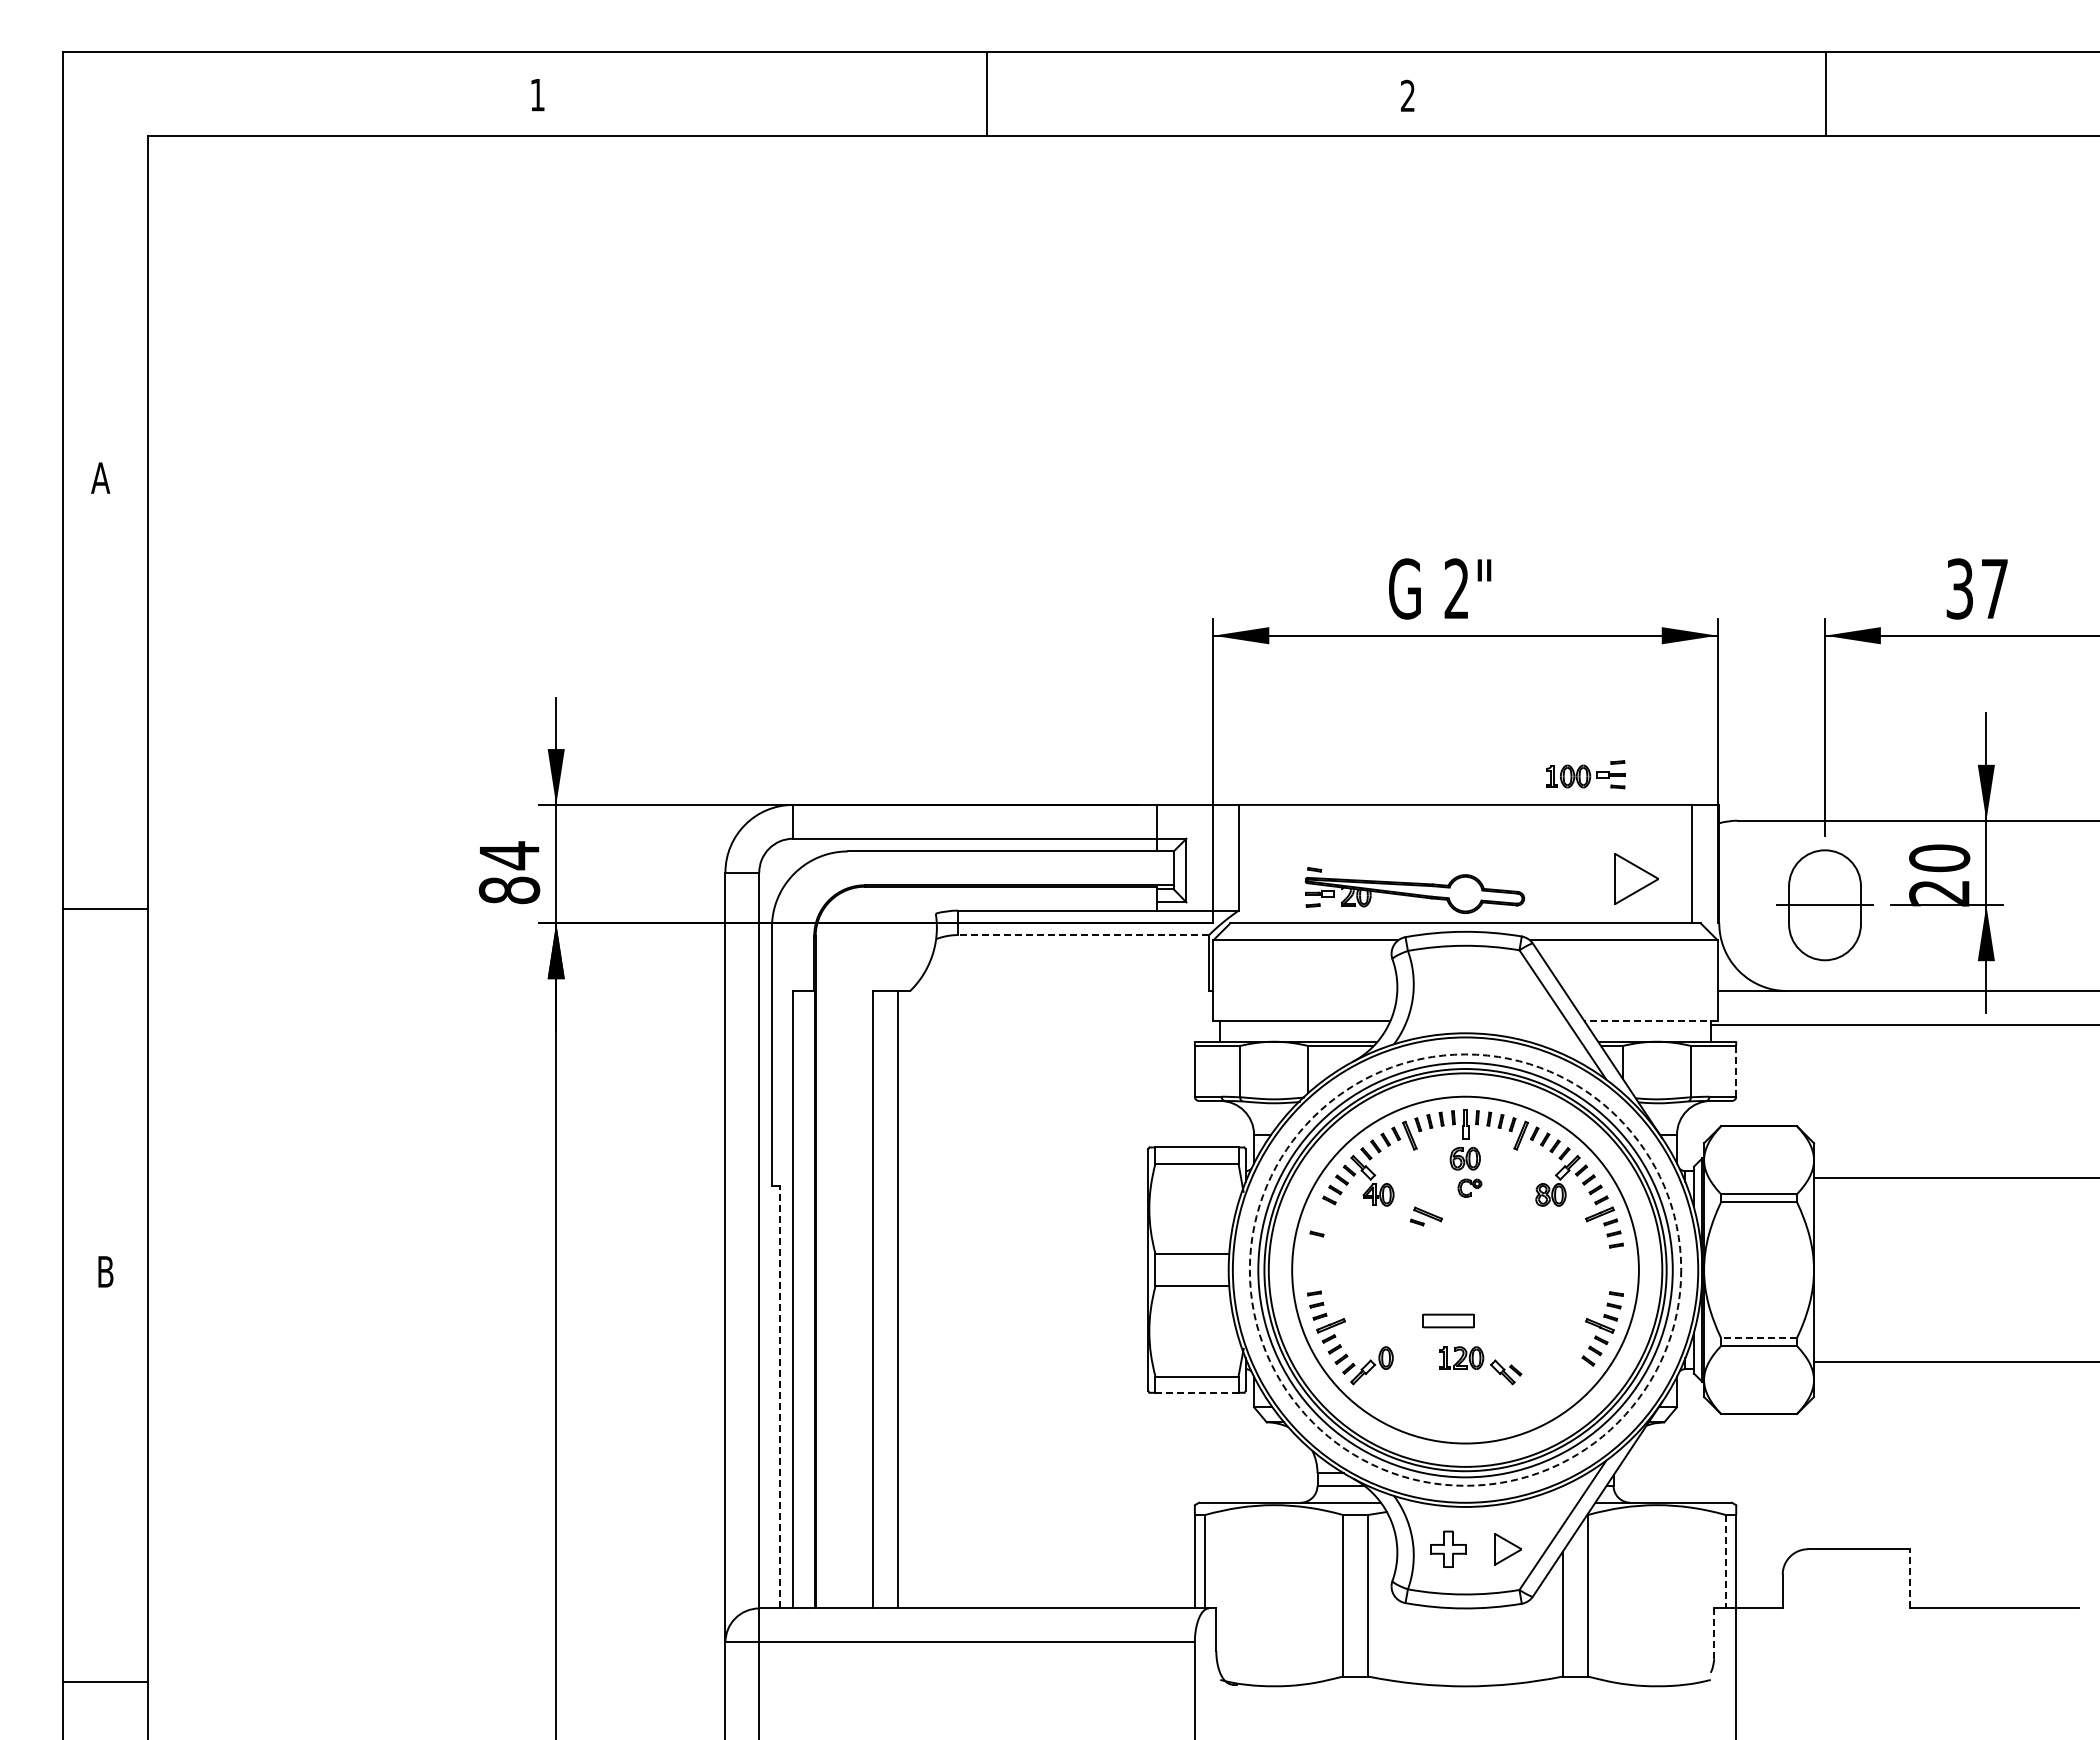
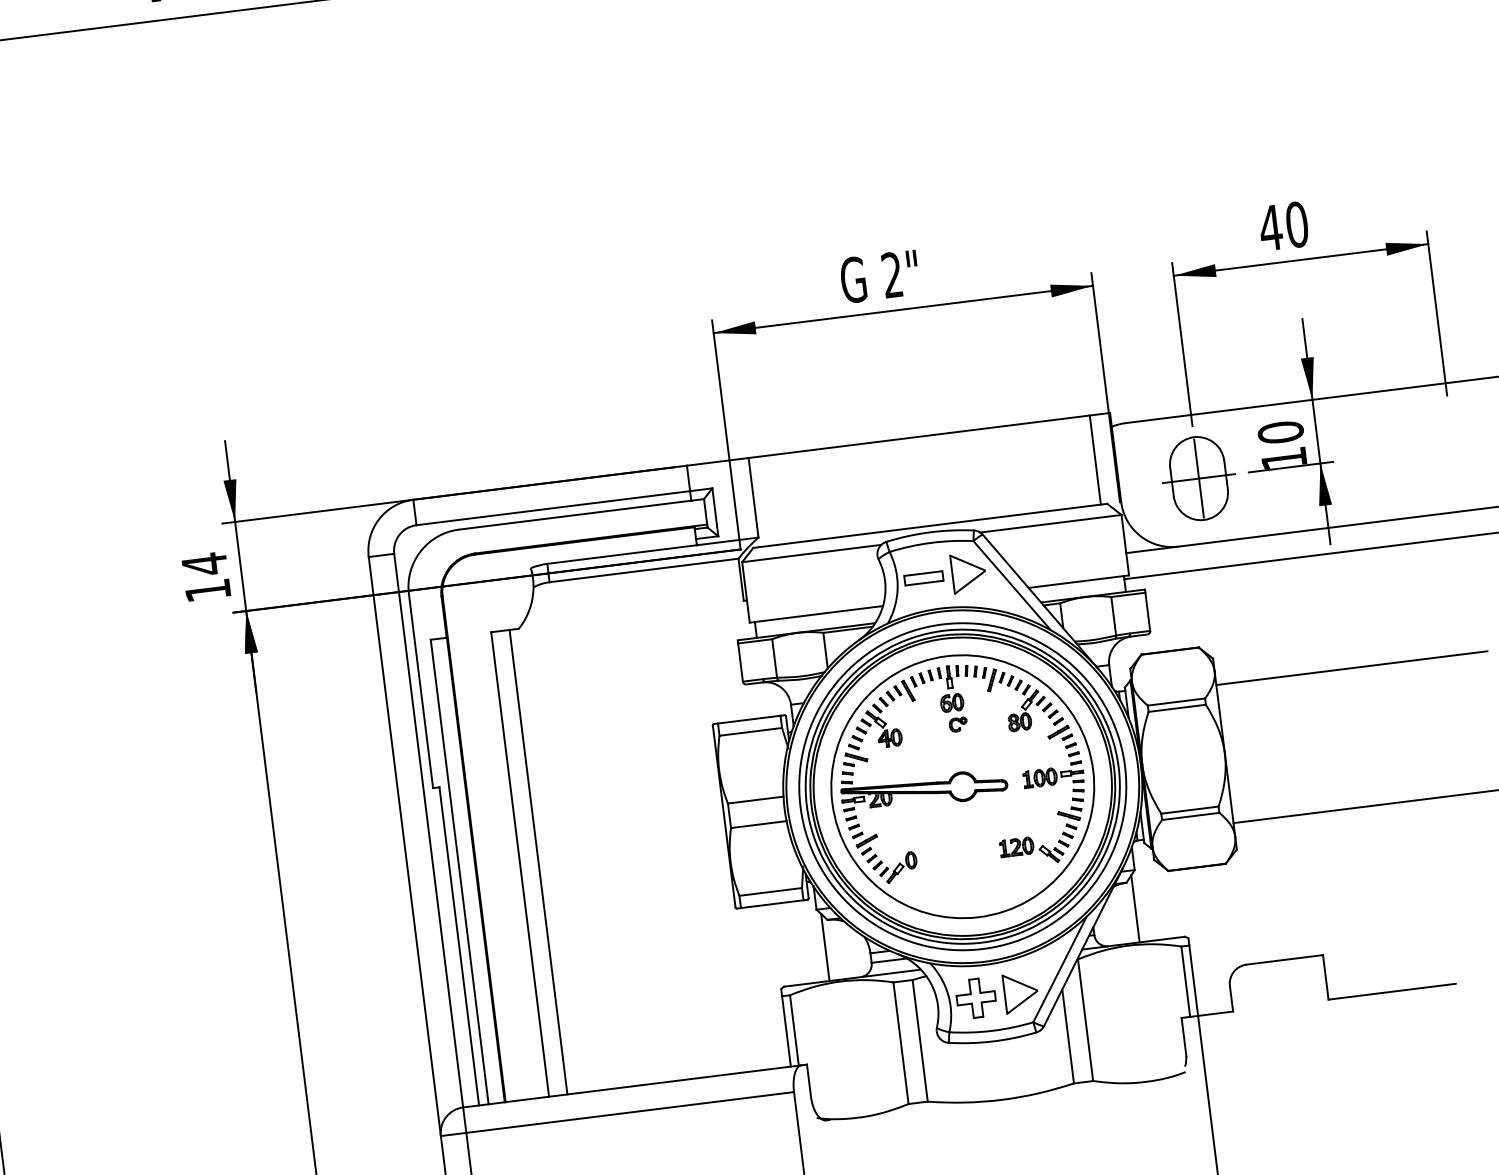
text: (1976, 588) -> (1283, 226), 37 -> 40
part: (1585, 774) -> (1052, 775), moved
part: (1636, 878) -> (968, 572), moved
text: (509, 890) -> (207, 590), 84 -> 14
part: (1414, 890) -> (924, 788), moved
text: (1939, 893) -> (1284, 458), 20 -> 10
line: (1825, 905) -> (1199, 478), added
line: (1083, 935) -> (644, 570), dashed -> solid
line: (1650, 1020) -> (1078, 581), dashed -> solid
line: (1736, 1070) -> (1147, 611), dashed -> solid
part: (1426, 1216) -> (855, 759), moved
circle: (1465, 1269) -> (962, 786), dashed -> solid
part: (1448, 1320) -> (923, 577), moved
line: (1758, 1337) -> (1189, 809), dashed -> solid
part: (1480, 1365) -> (1031, 850), moved
line: (1196, 1392) -> (771, 904), dashed -> solid
line: (780, 1396) -> (459, 946), dashed -> solid
line: (1259, 1457) -> (825, 947), added
line: (1671, 1457) -> (1135, 908), added
part: (1448, 1549) -> (976, 998), size x1.43
part: (1508, 1549) -> (1021, 992), size x1.67
line: (1725, 1561) -> (1185, 981), dashed -> solid
line: (1909, 1578) -> (1325, 977), dashed -> solid
line: (1714, 1633) -> (1184, 1036), dashed -> solid

